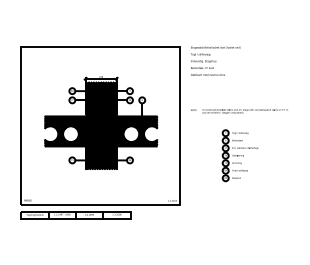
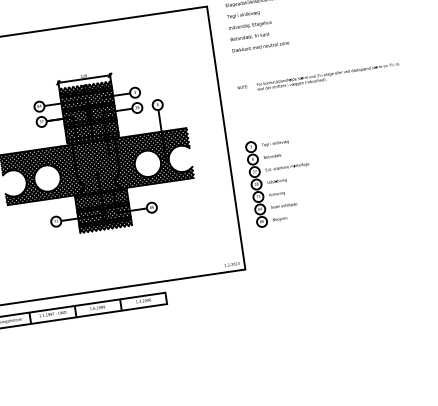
text: (239, 111) -> (318, 78), moved
part: (239, 155) -> (279, 180), moved

